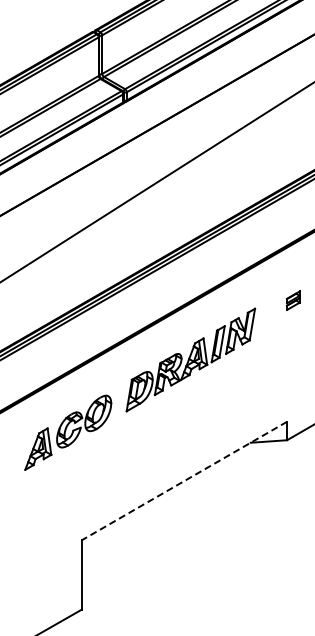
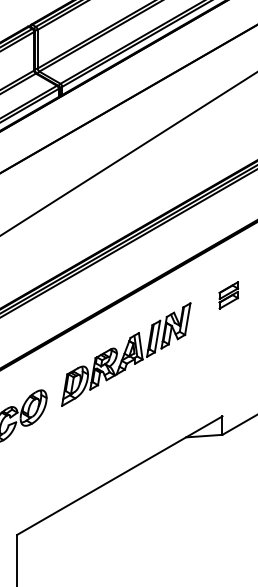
part: (293, 300) -> (228, 295), size x1.43
line: (184, 481) -> (119, 476), dashed -> solid

